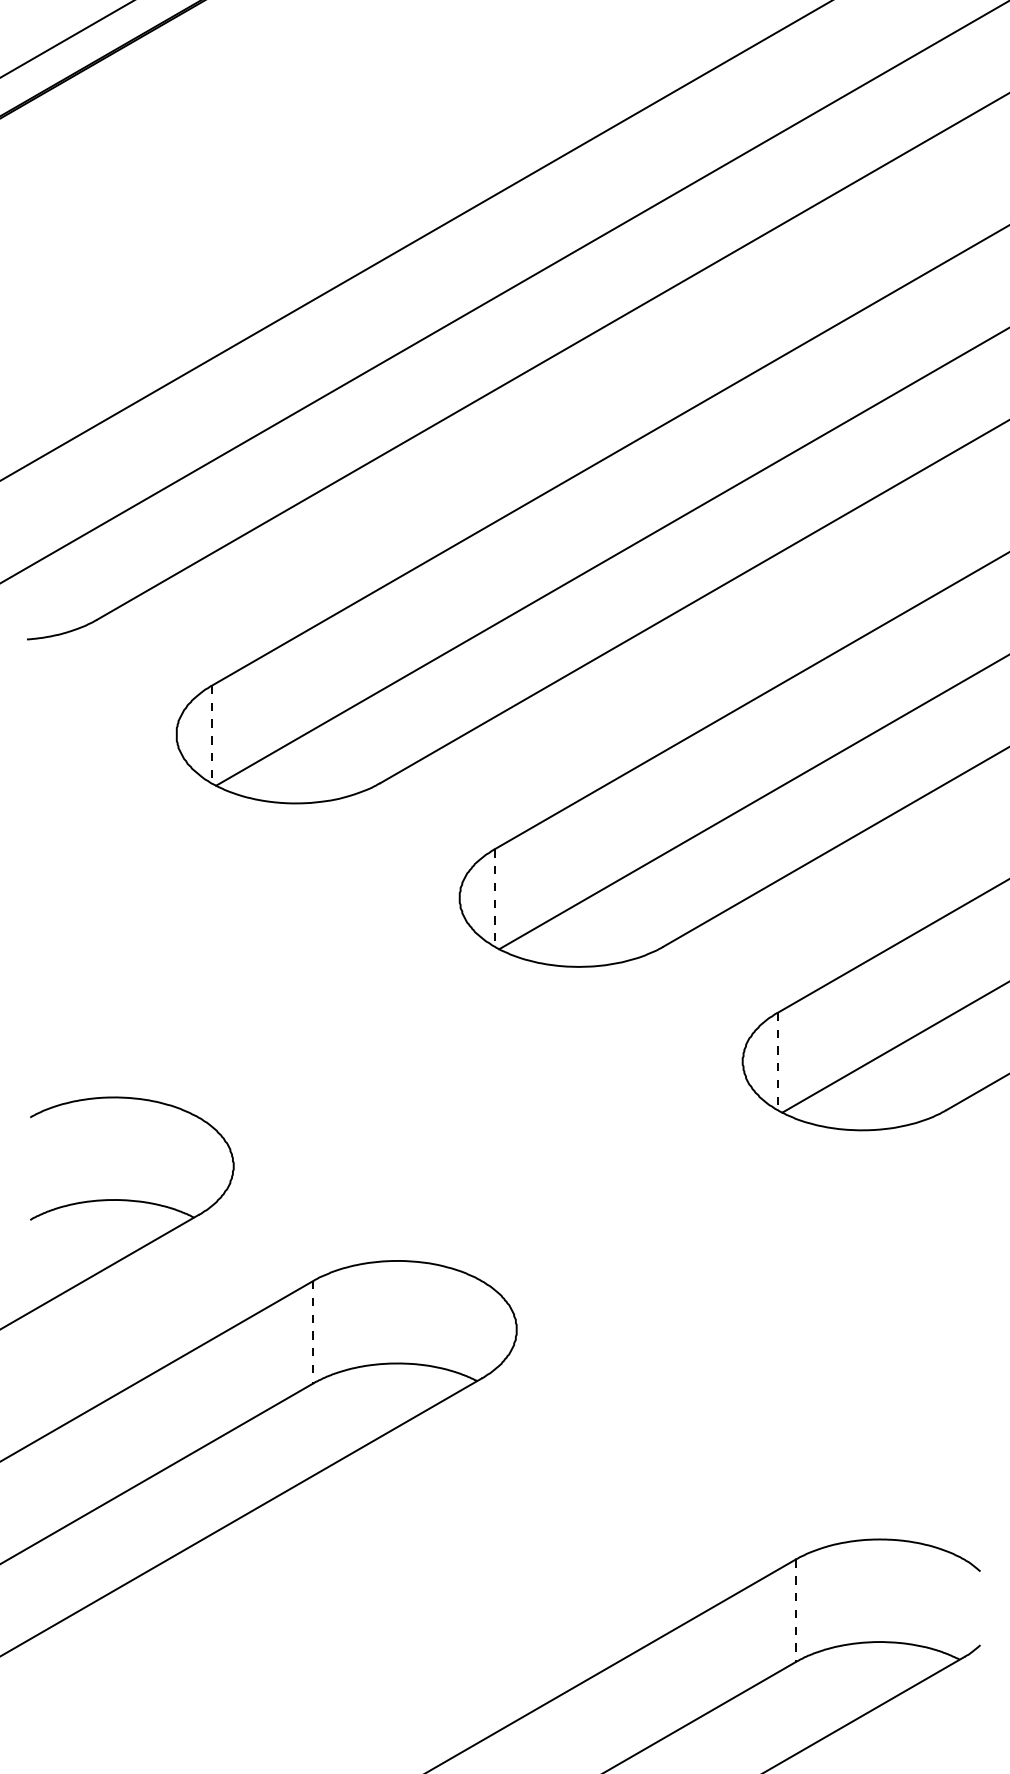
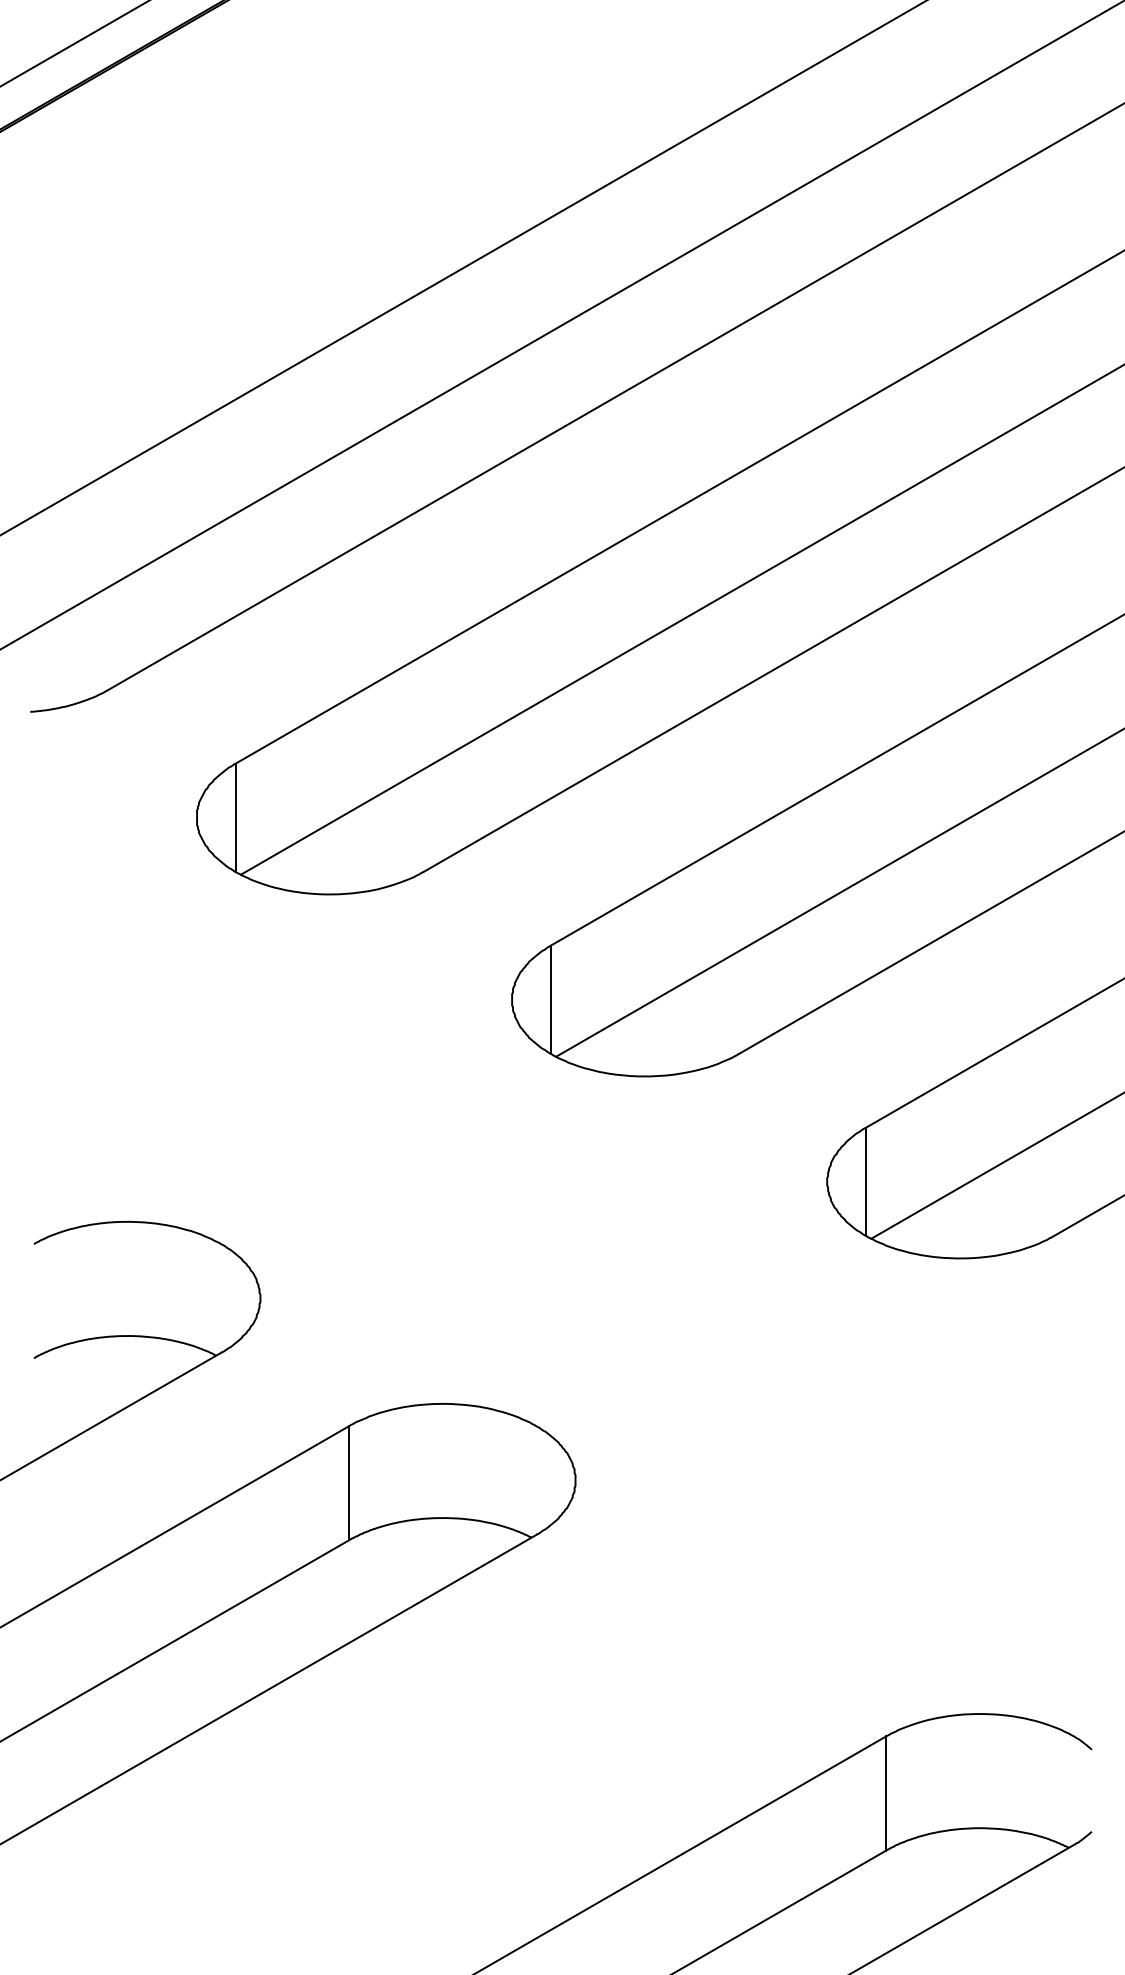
line: (211, 735) -> (235, 818), dashed -> solid
line: (495, 898) -> (551, 1000), dashed -> solid
line: (778, 1062) -> (866, 1182), dashed -> solid
line: (312, 1332) -> (348, 1483), dashed -> solid
line: (795, 1611) -> (886, 1794), dashed -> solid

